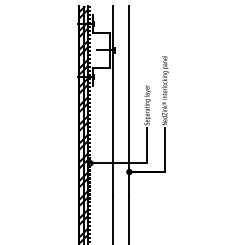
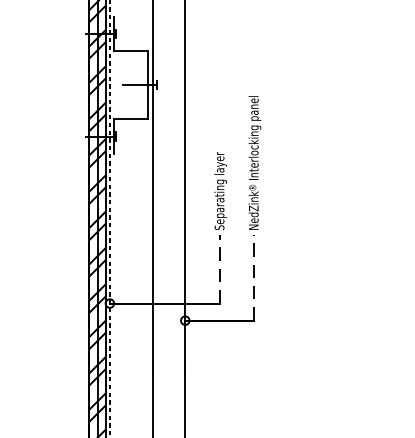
line: (147, 145) -> (220, 269), solid -> dashed
line: (164, 149) -> (253, 276), solid -> dashed

